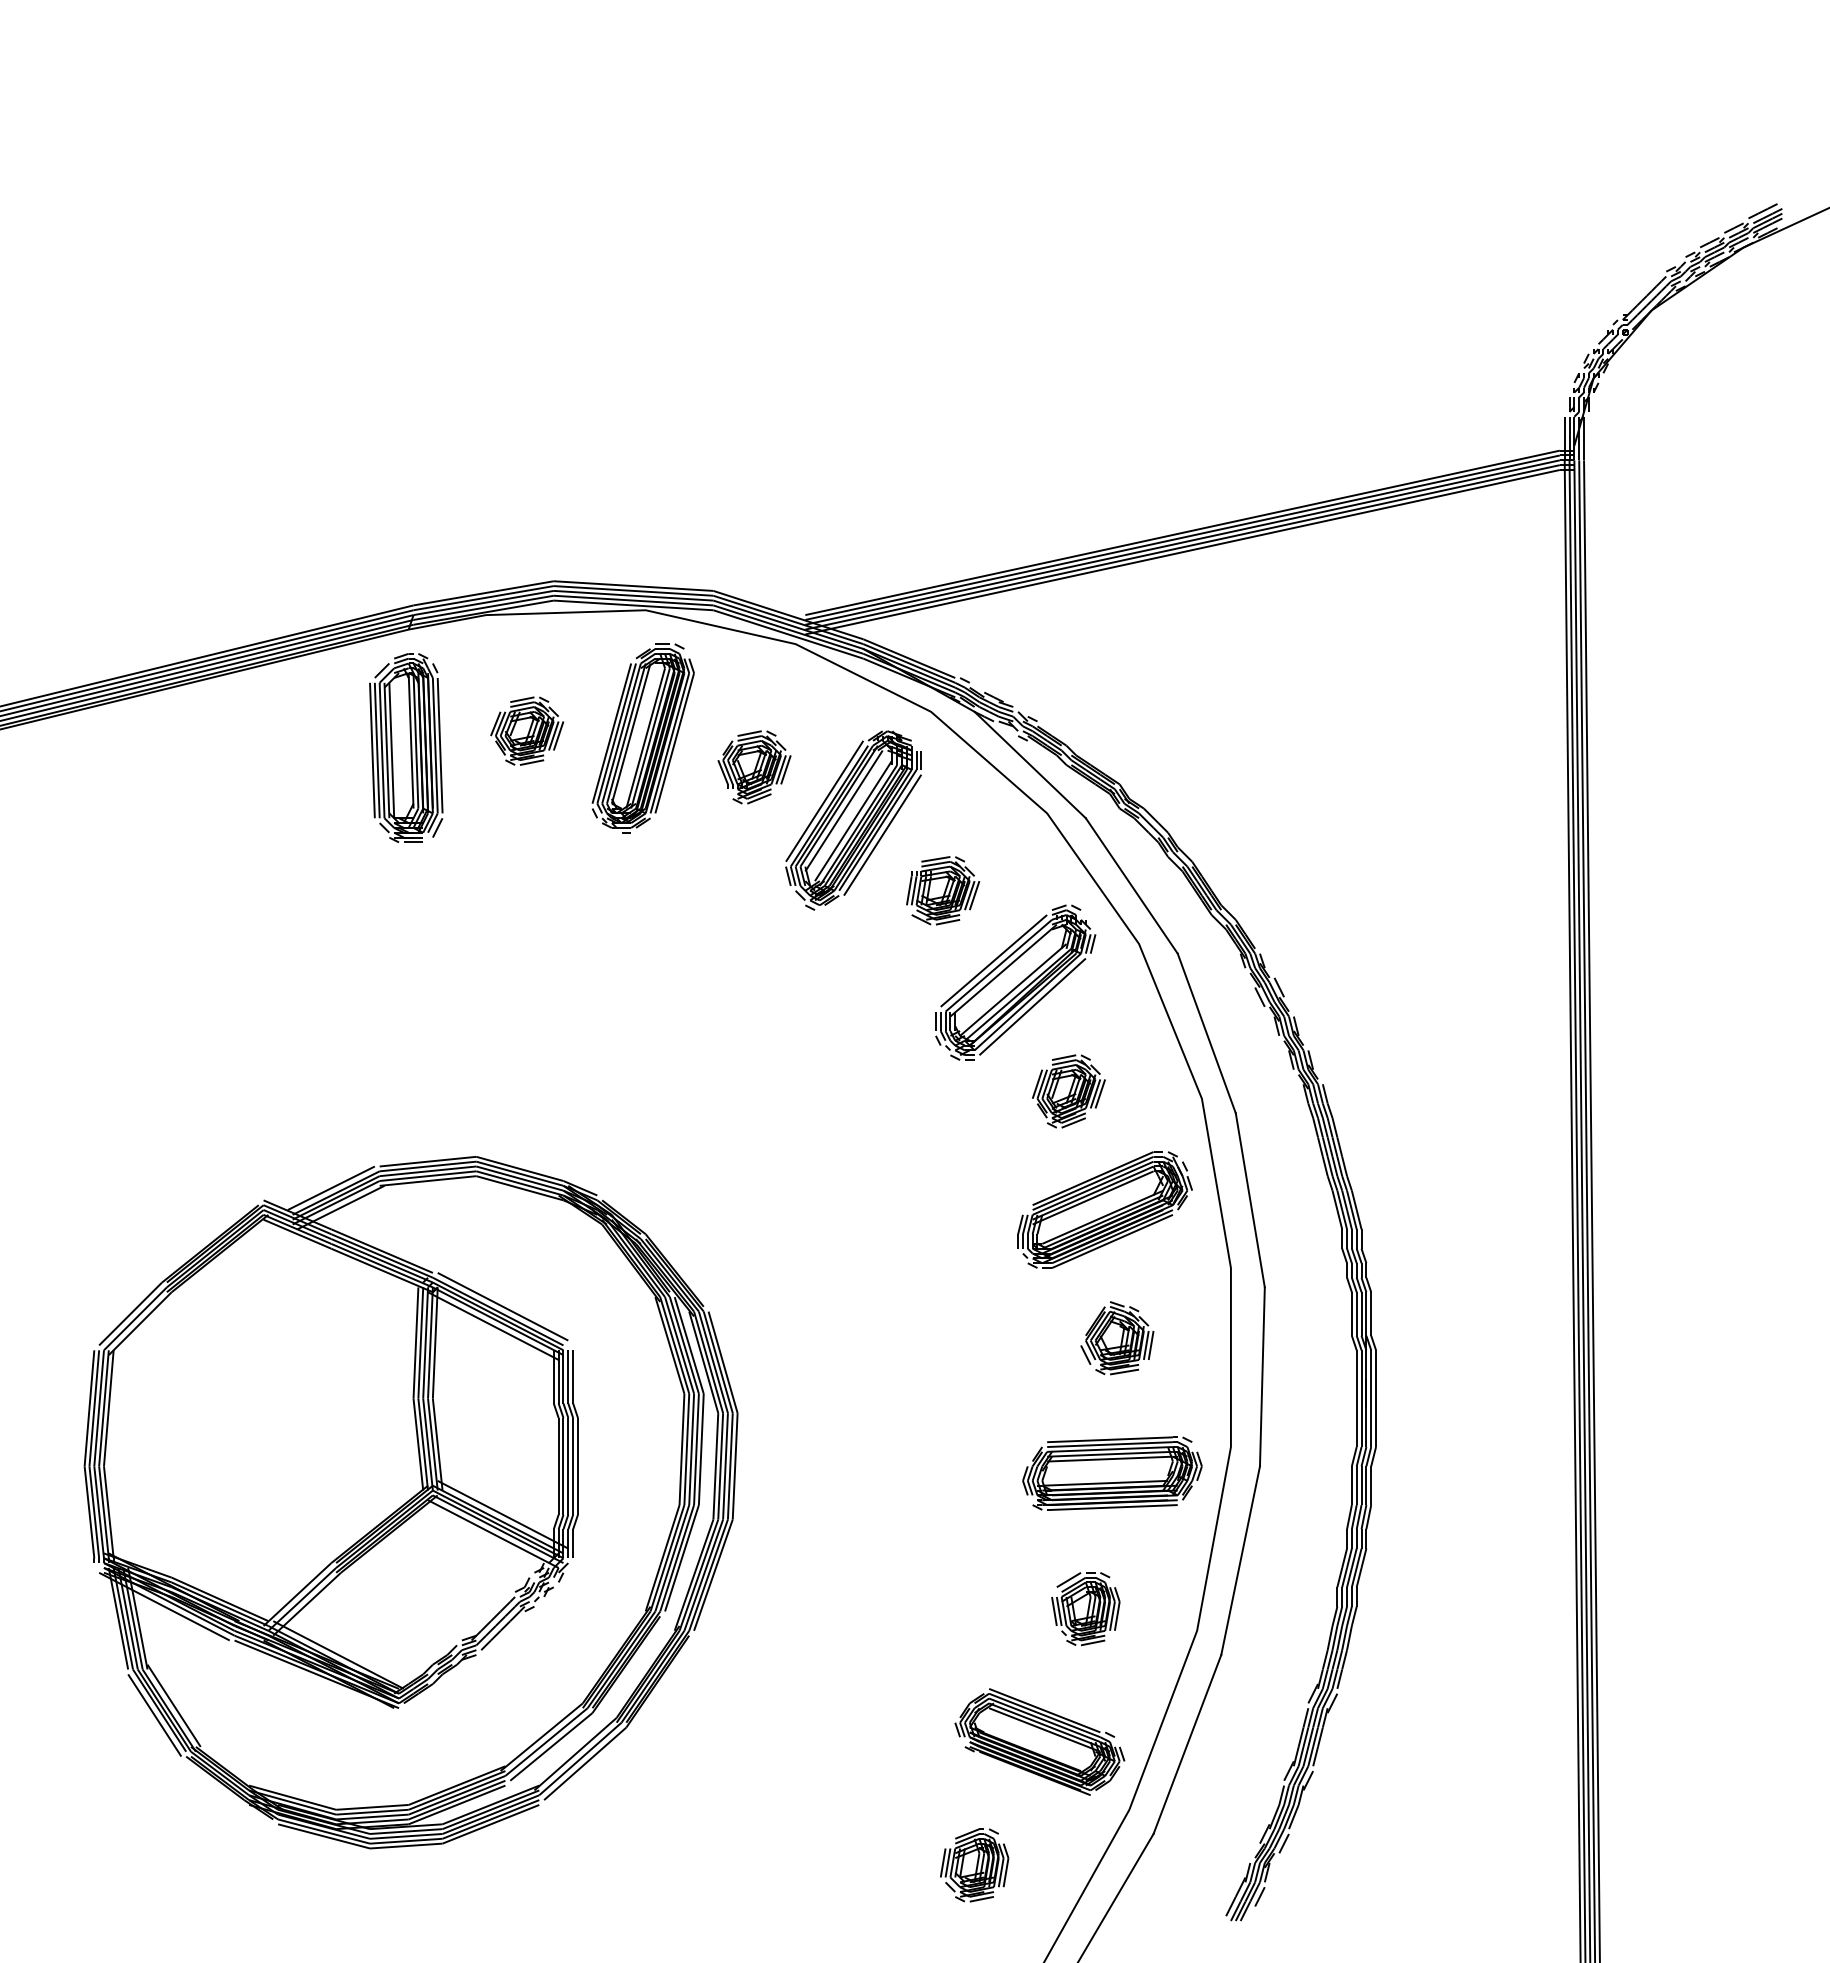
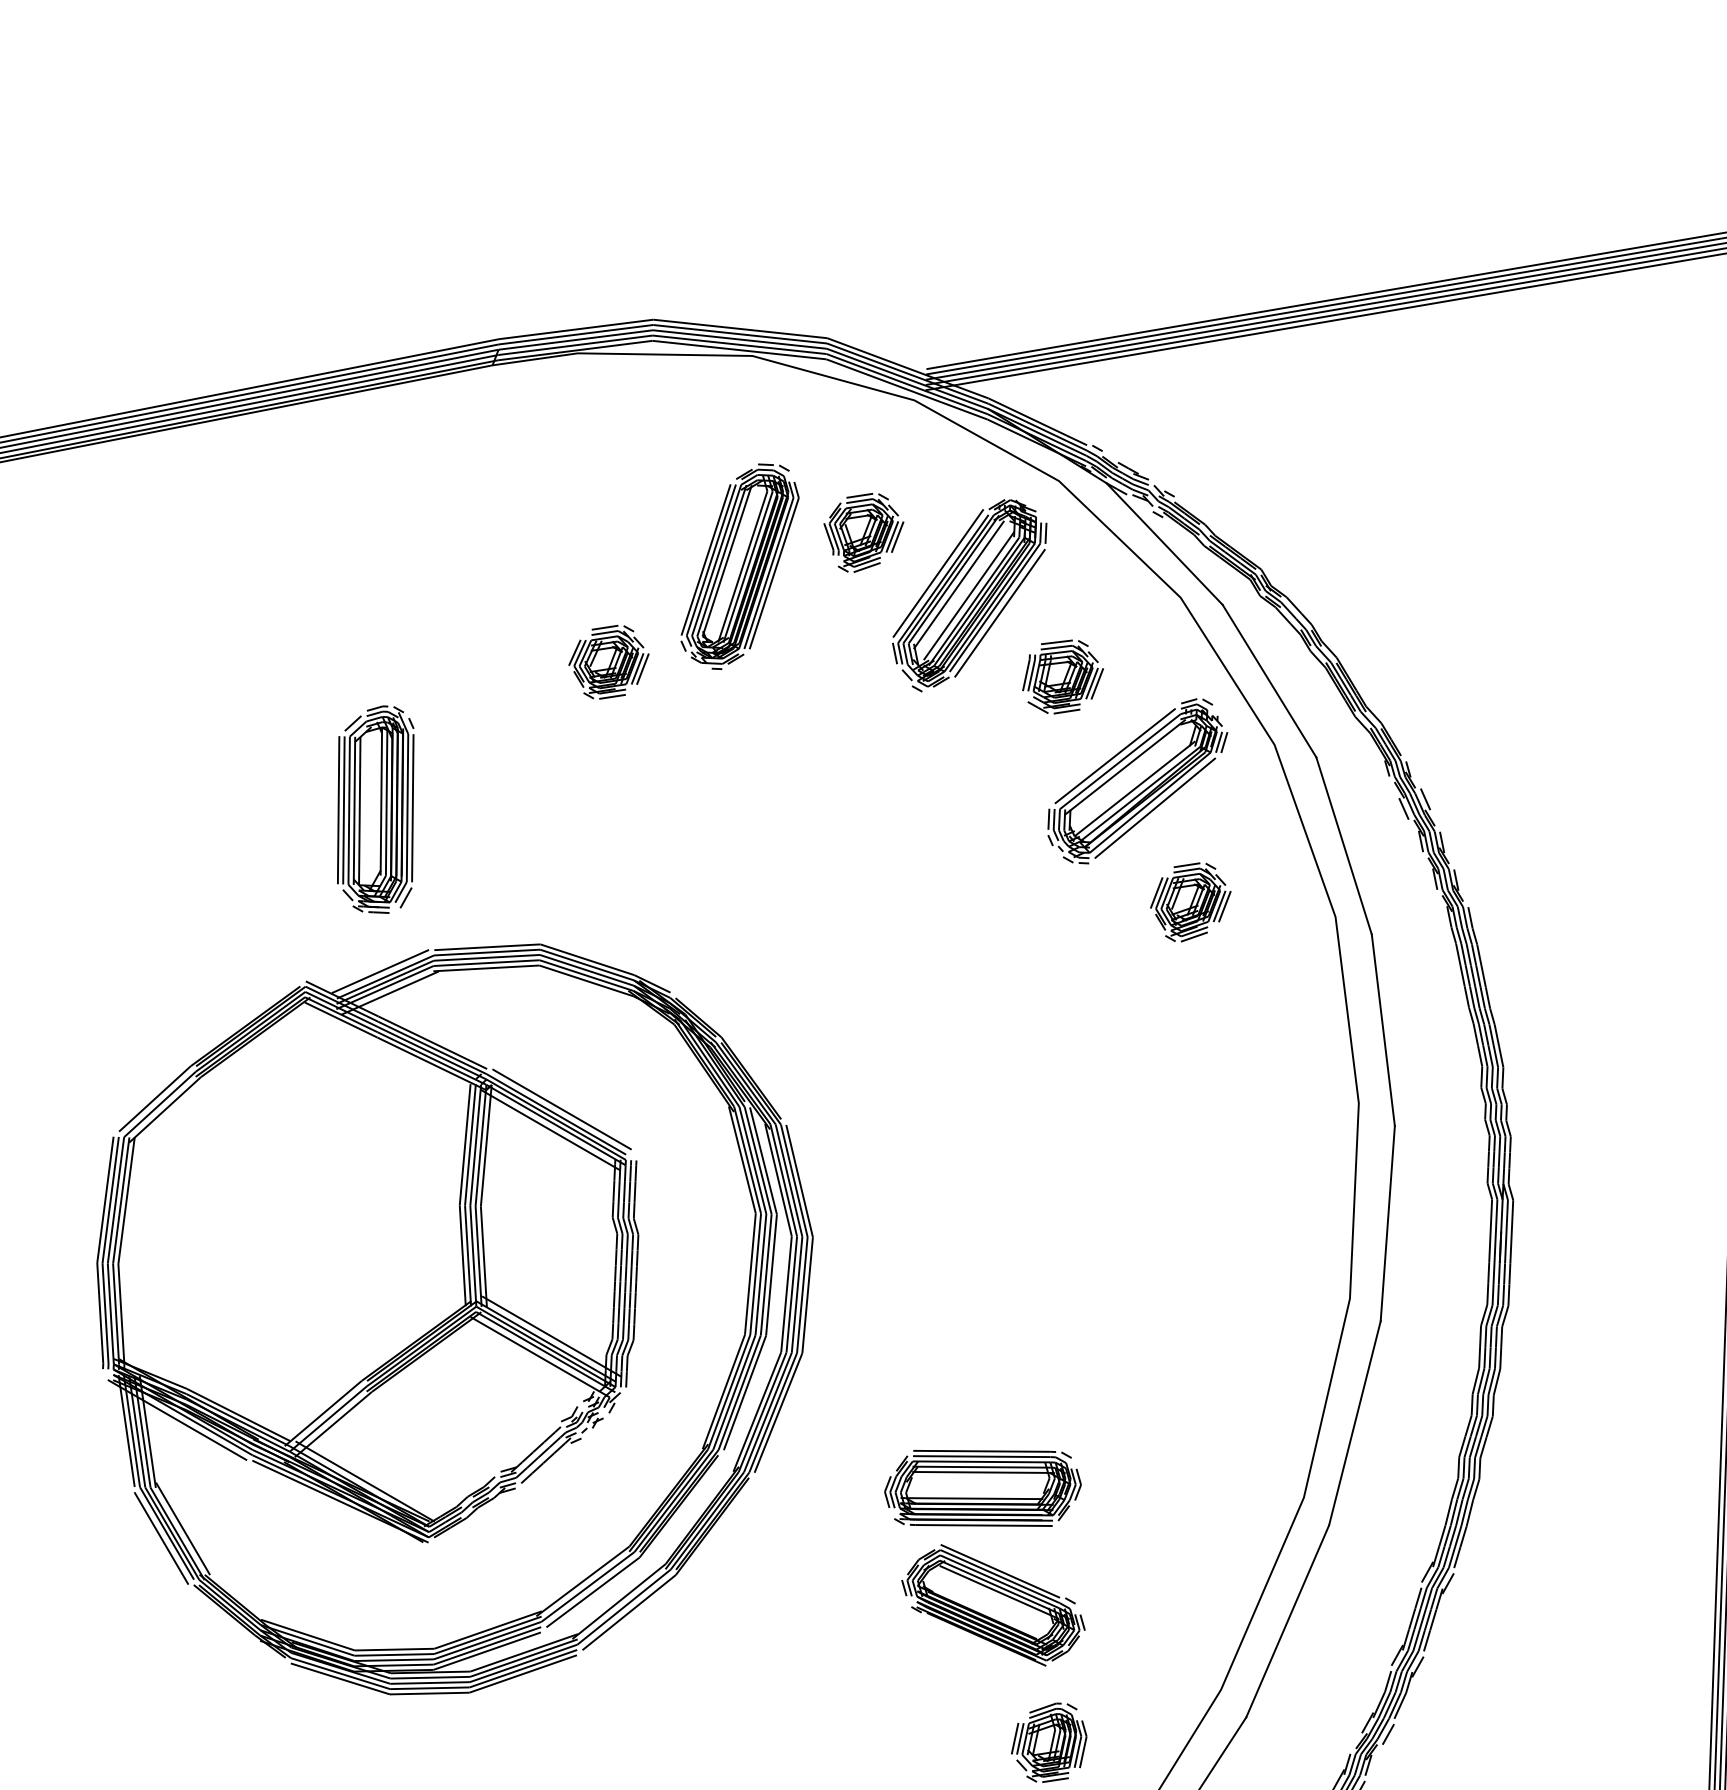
part: (527, 730) -> (609, 661), moved
part: (642, 738) -> (739, 566), moved
part: (406, 747) -> (375, 808), moved
part: (1104, 1209) -> (1223, 1033), removed
part: (1117, 1338) -> (1231, 1174), removed
part: (1112, 1473) -> (983, 1488), moved
part: (1085, 1609) -> (1183, 1468), removed
part: (1039, 1741) -> (993, 1604), moved

